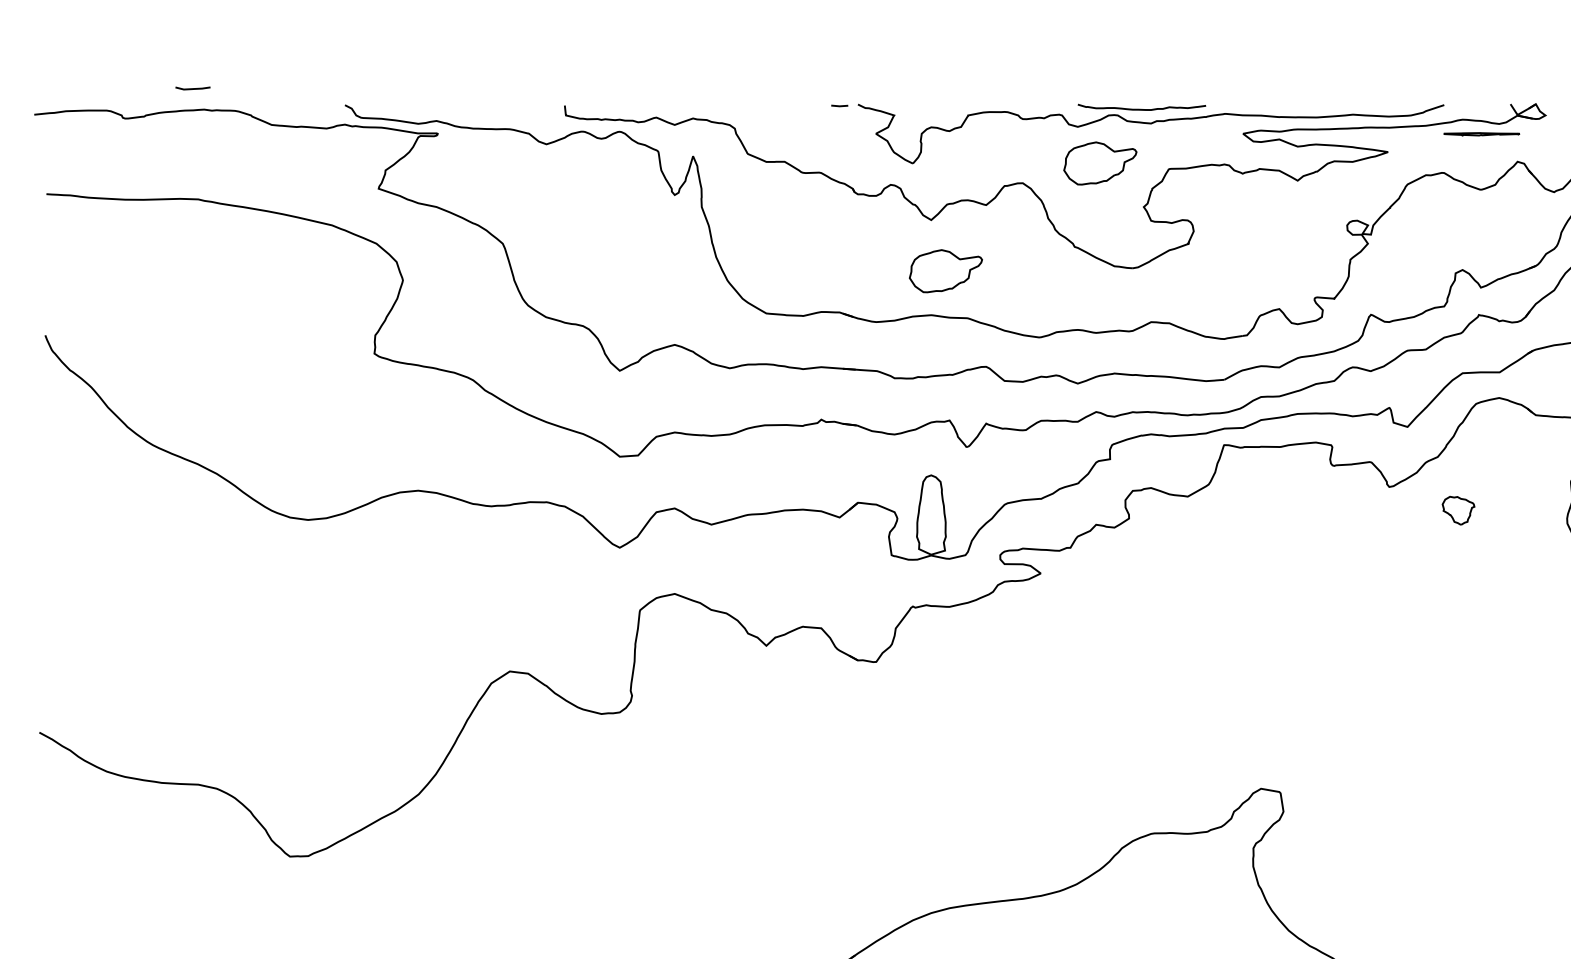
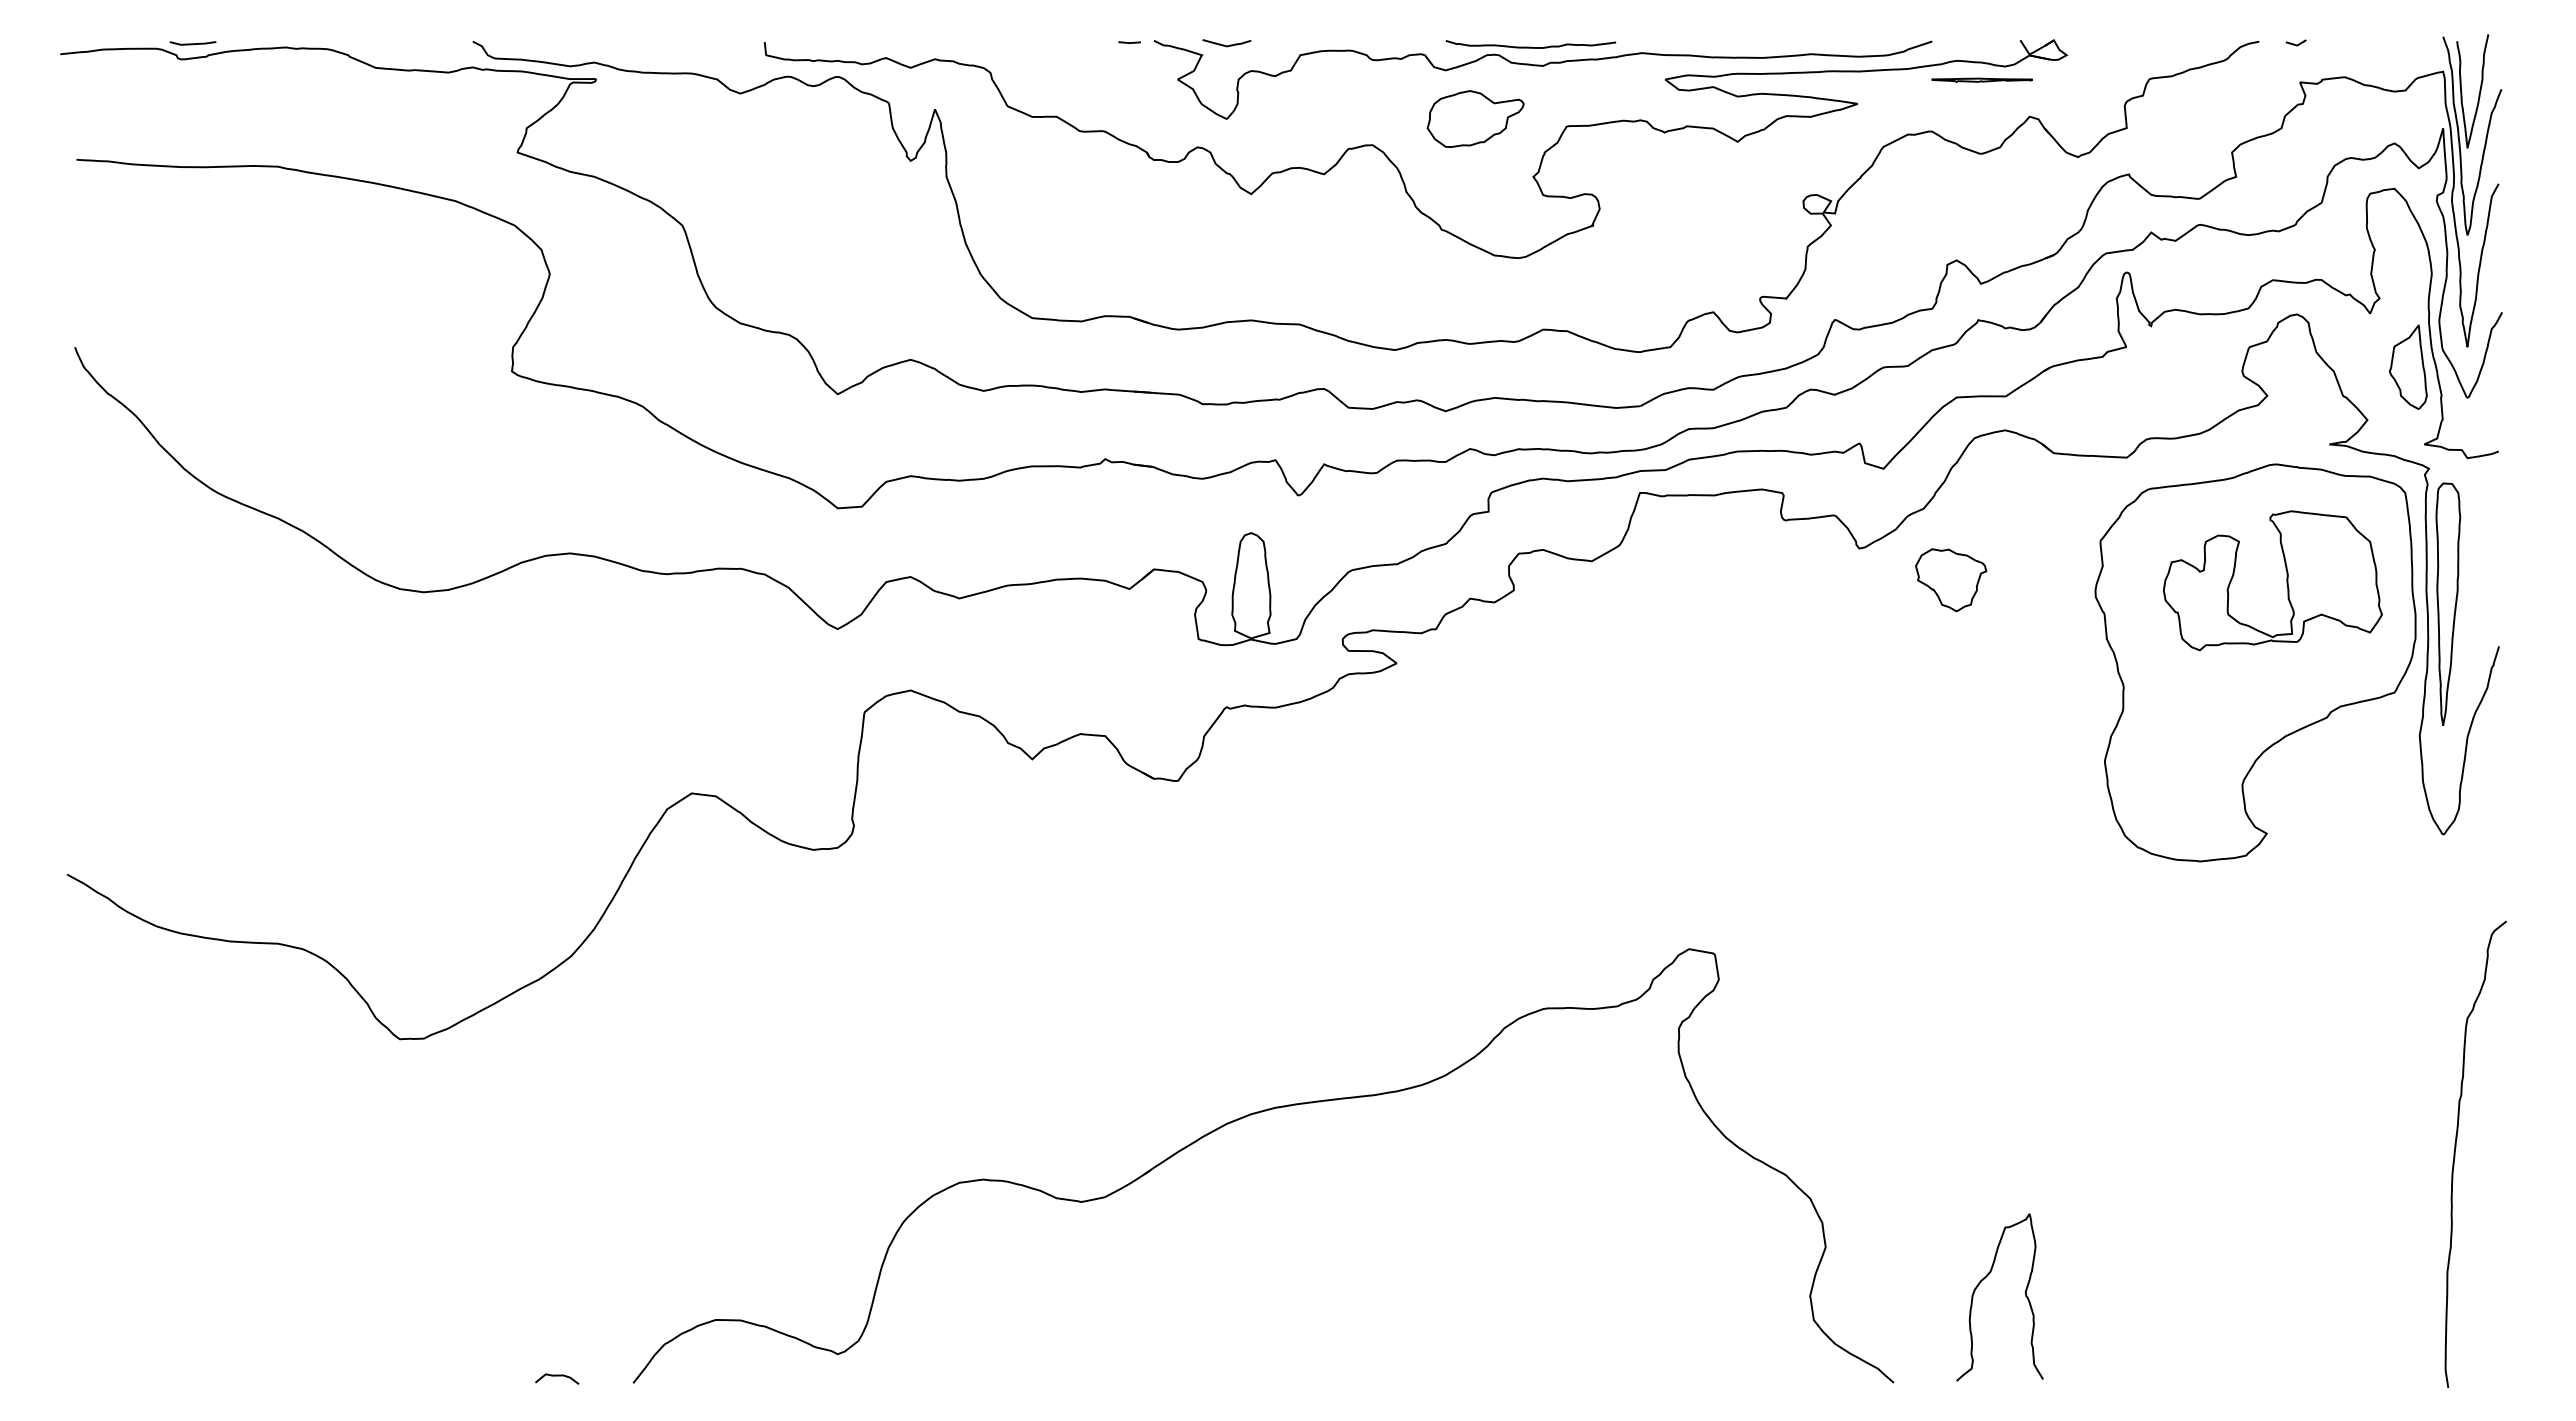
curve: (192, 88) -> (192, 43), moved
curve: (912, 108) -> (1226, 45), added
part: (945, 270) -> (1270, 261), removed
part: (1458, 510) -> (1951, 579), size x1.67

